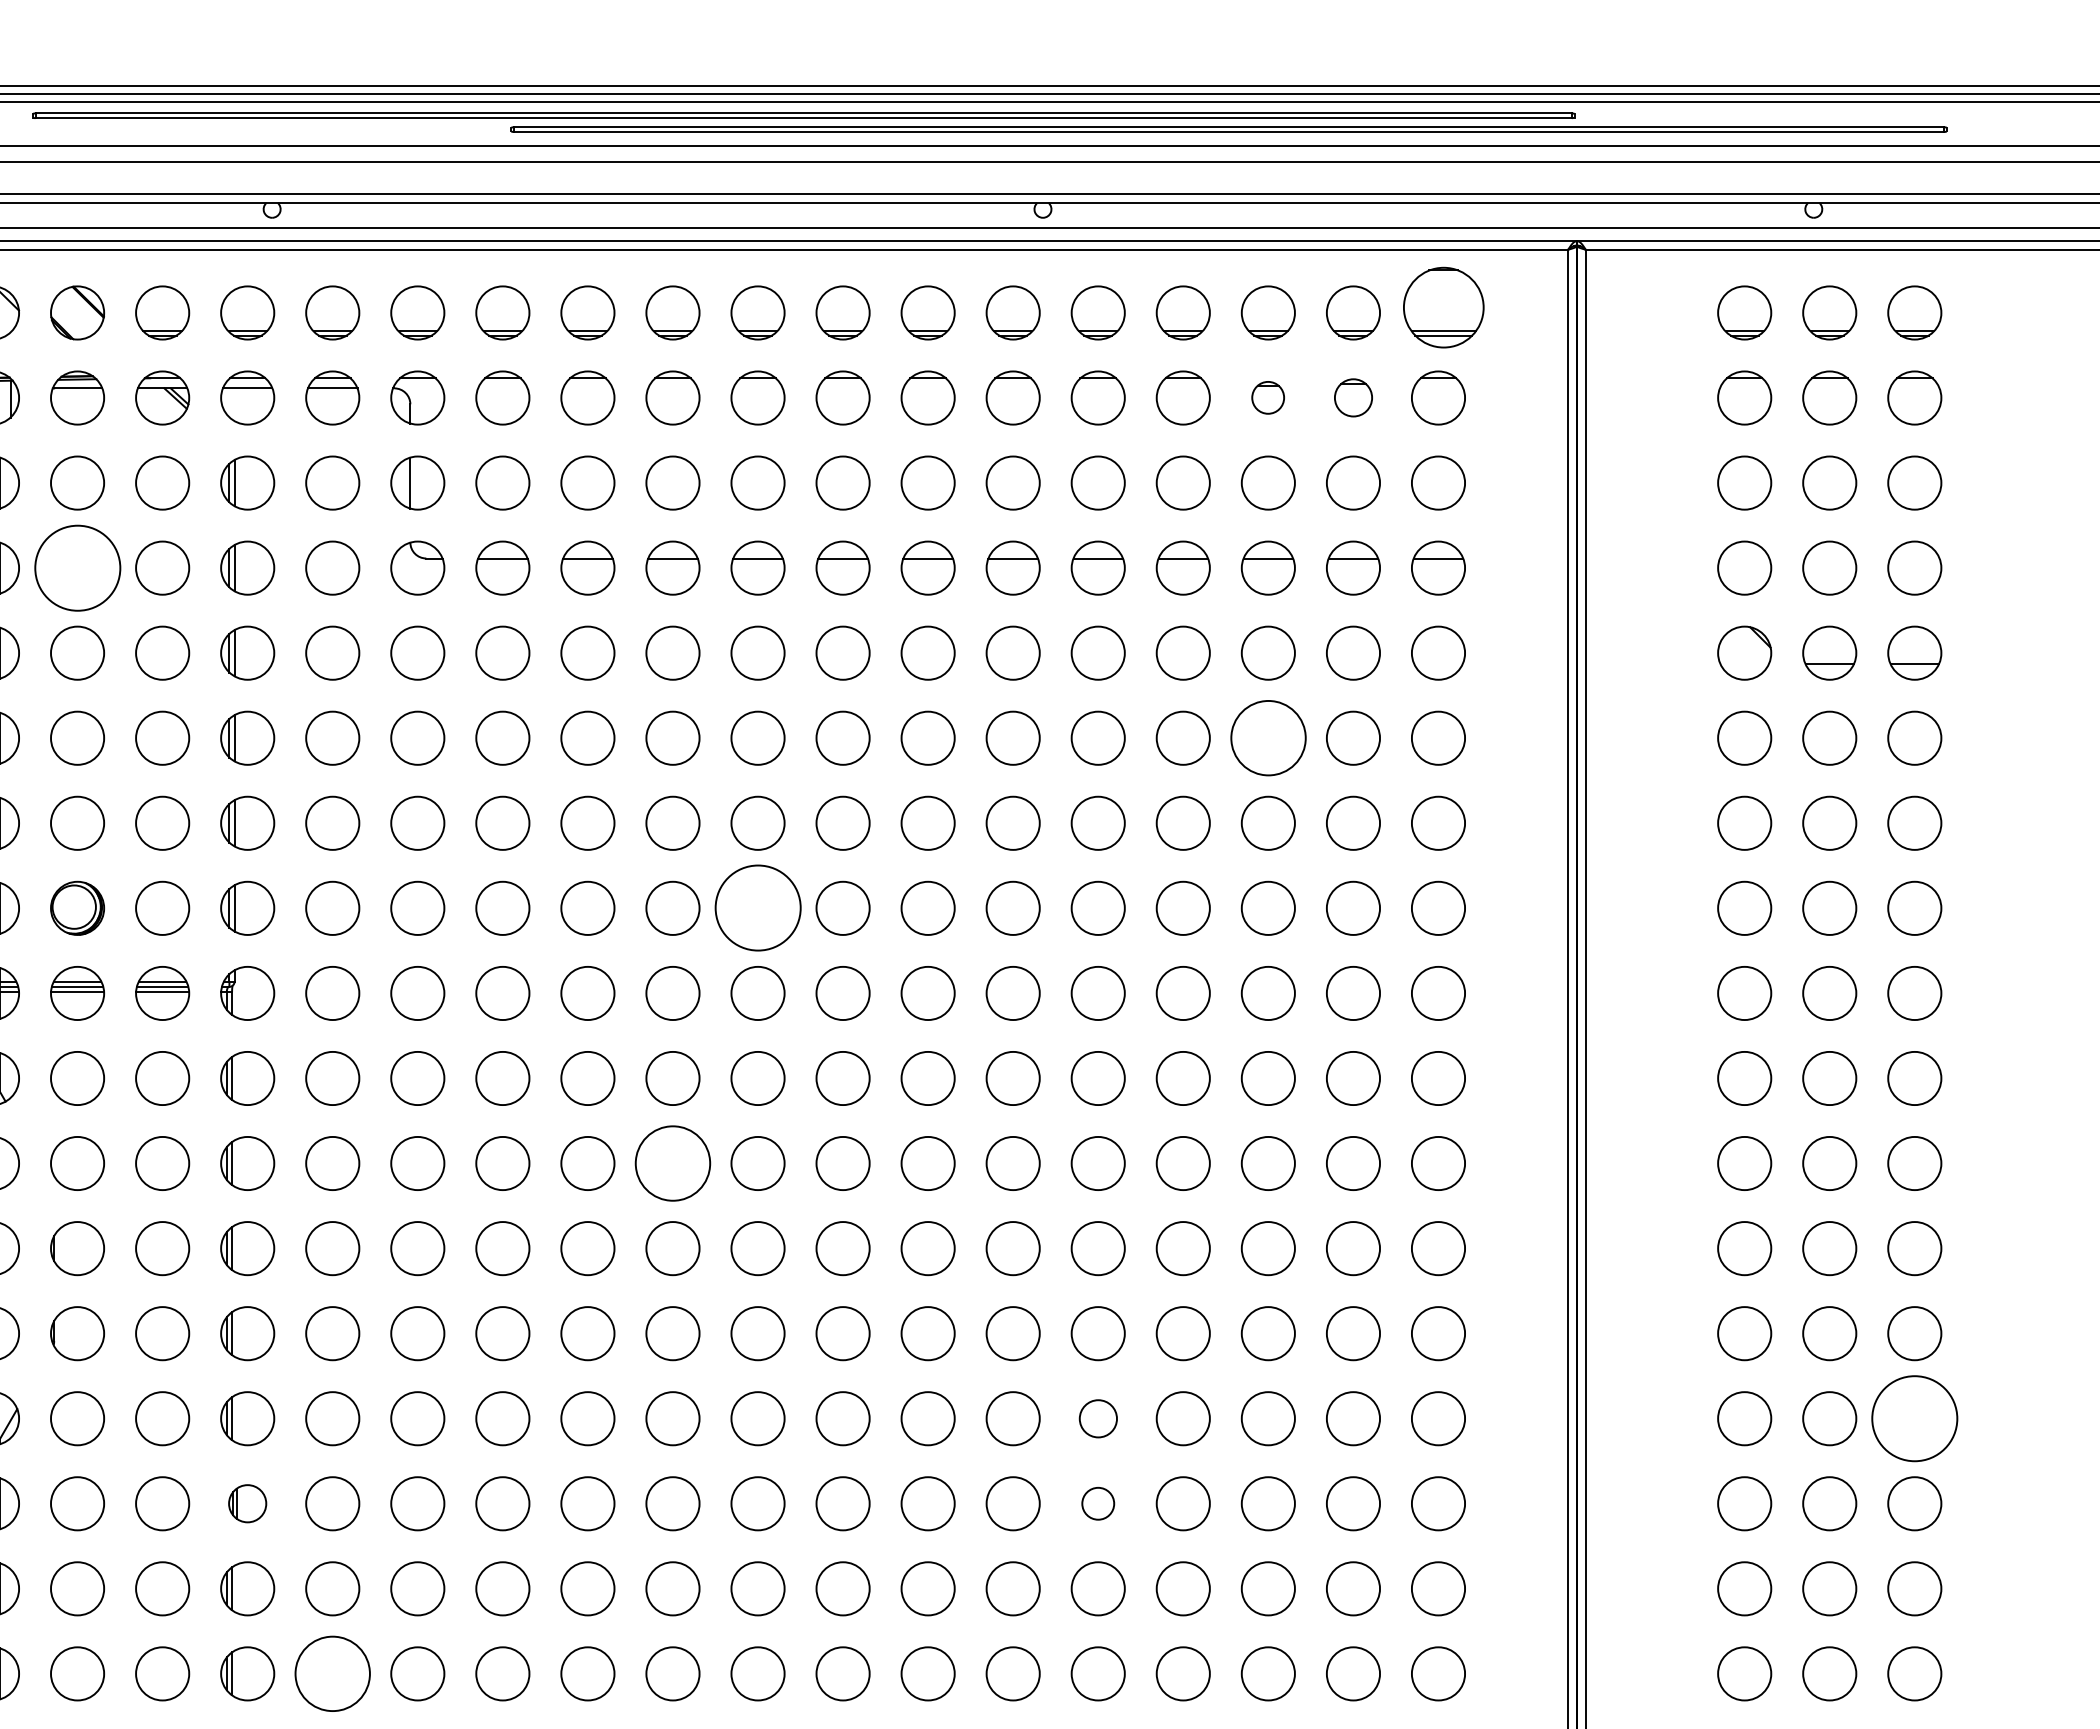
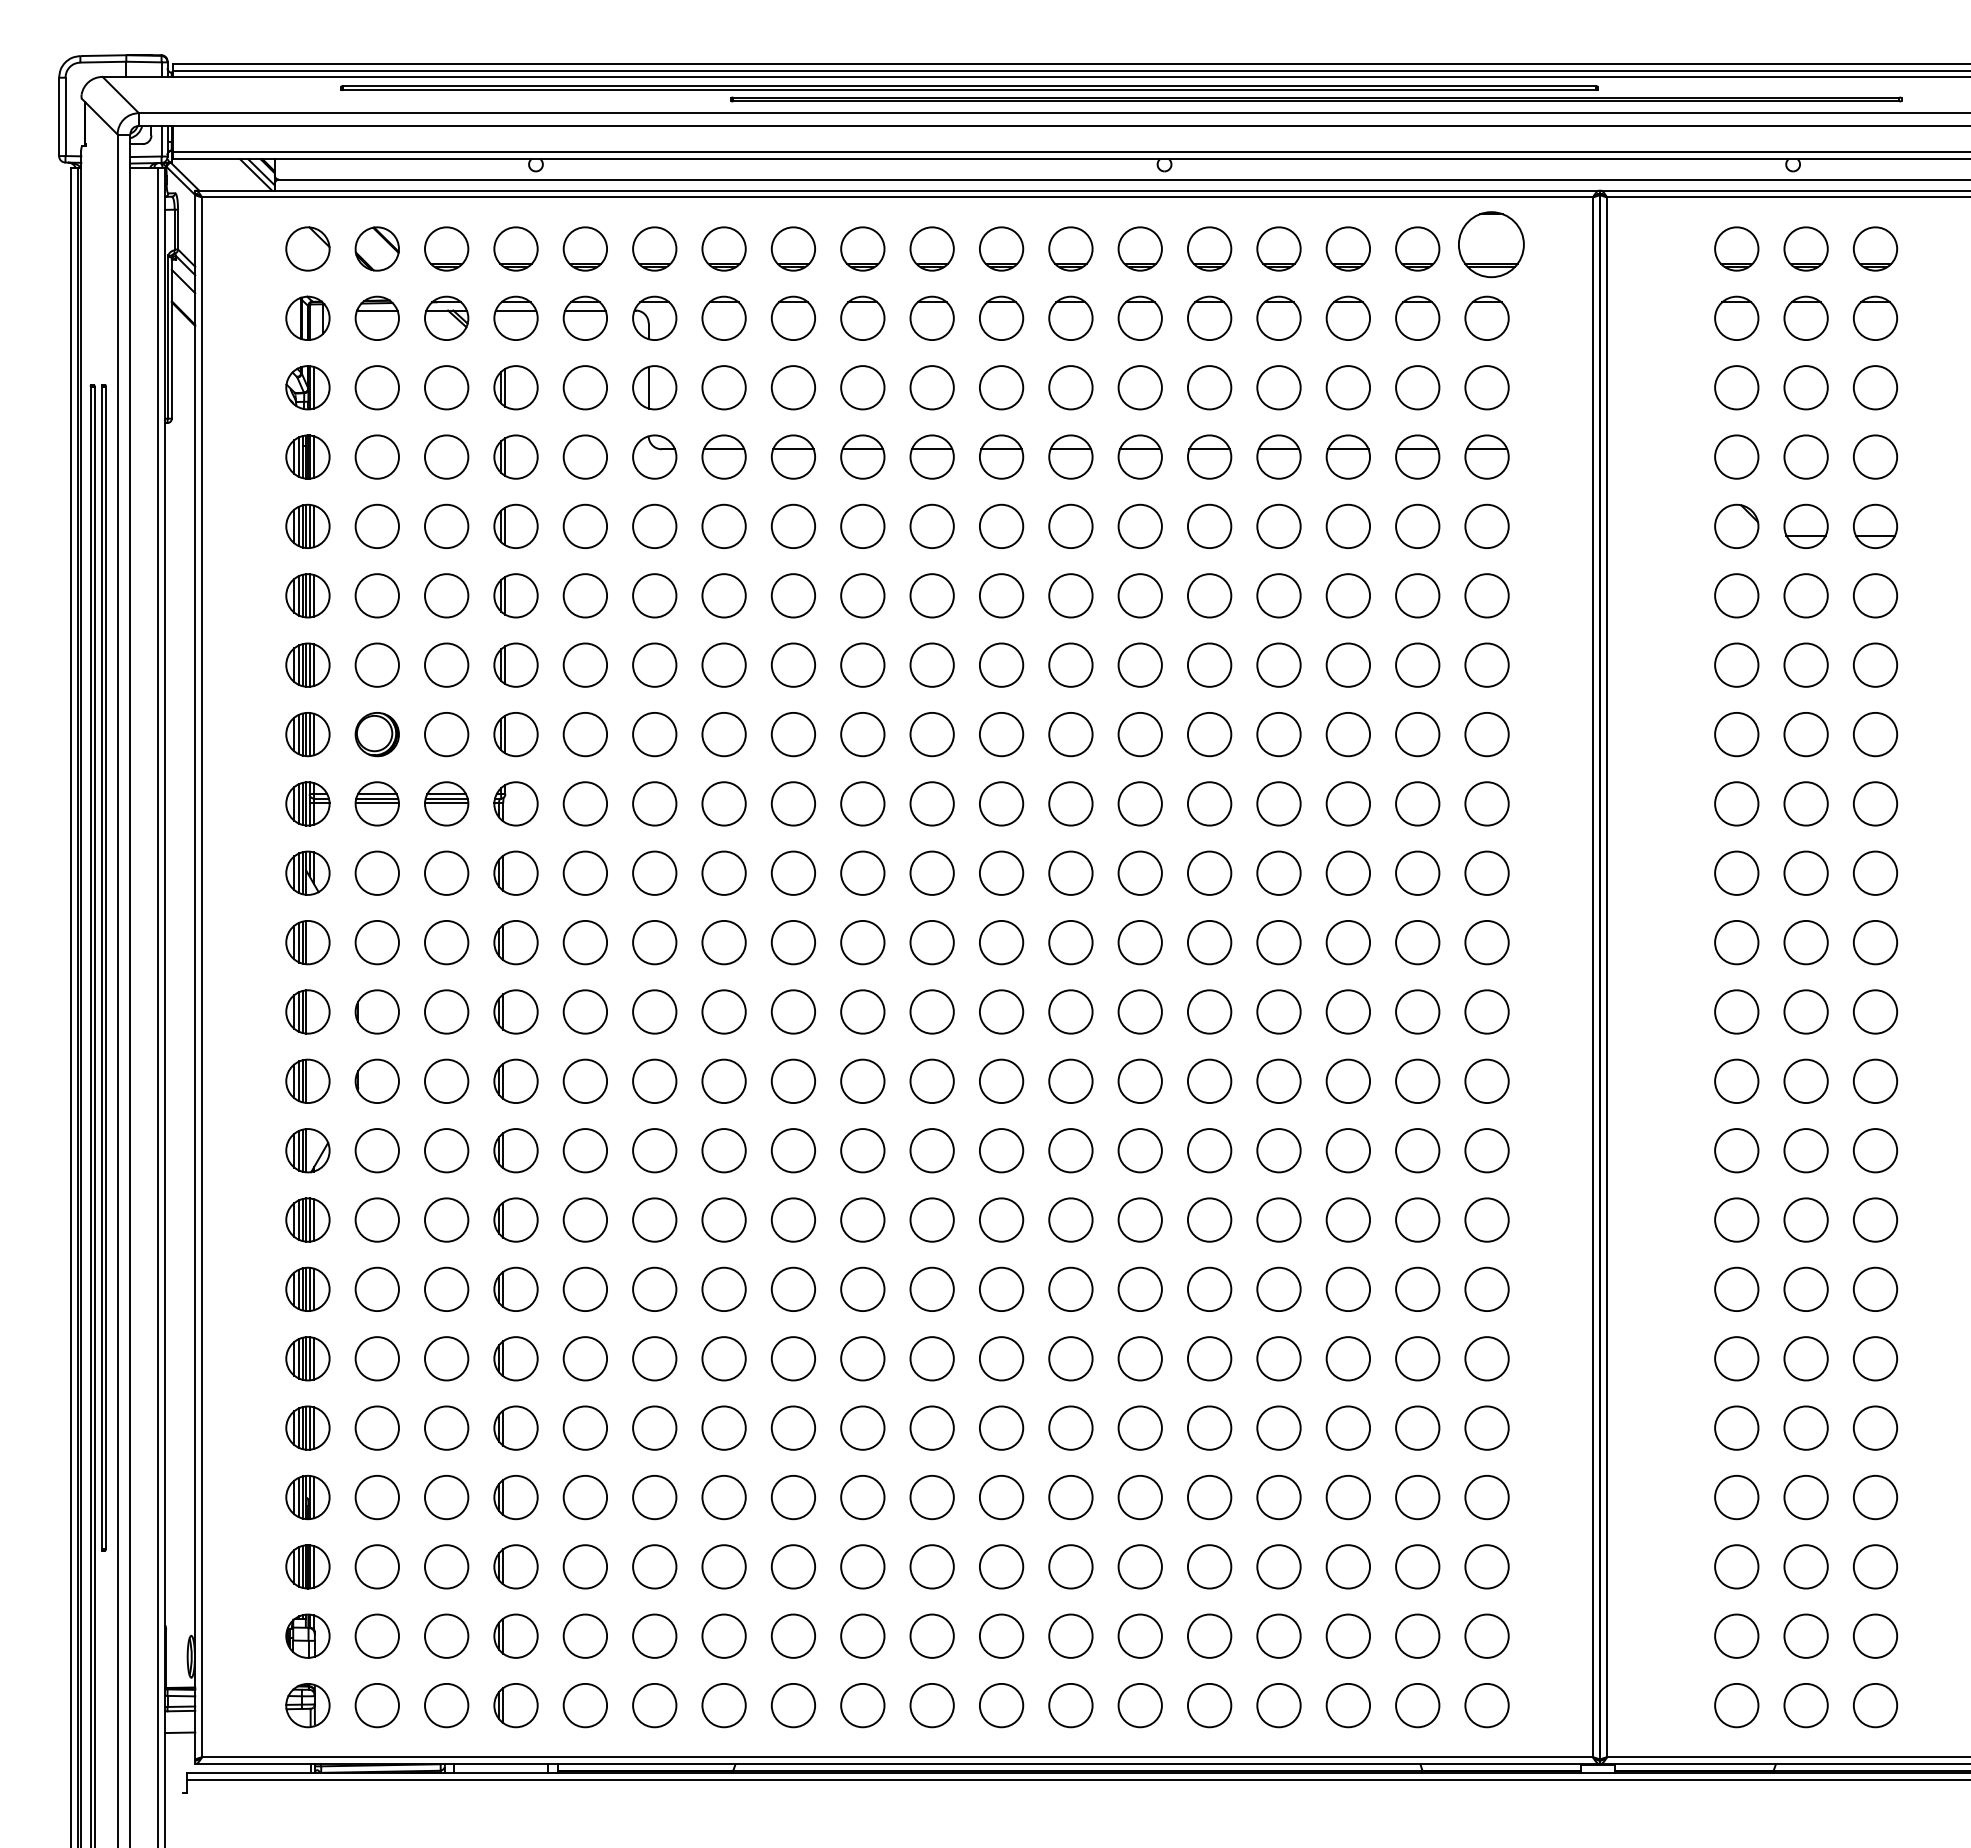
part: (1267, 396) -> (1347, 317), size x1.67
part: (1353, 396) -> (1417, 317), size x1.43
circle: (76, 567) -> (376, 456), size x0.62
circle: (1267, 737) -> (1347, 595), size x0.71
circle: (757, 908) -> (931, 734), size x0.62
circle: (672, 1163) -> (862, 942), size x0.71
circle: (1098, 1418) -> (1209, 1150), size x1.43
circle: (1914, 1418) -> (1875, 1150), size x0.62
part: (247, 1503) -> (515, 1219), size x1.43
circle: (1098, 1503) -> (1209, 1219), size x1.67
circle: (332, 1673) -> (585, 1358), size x0.71

